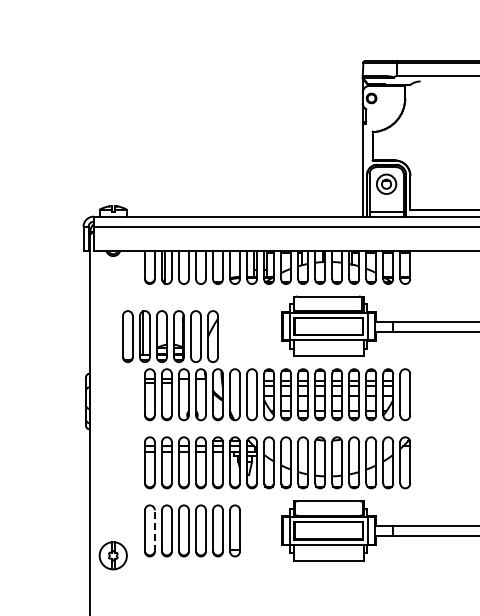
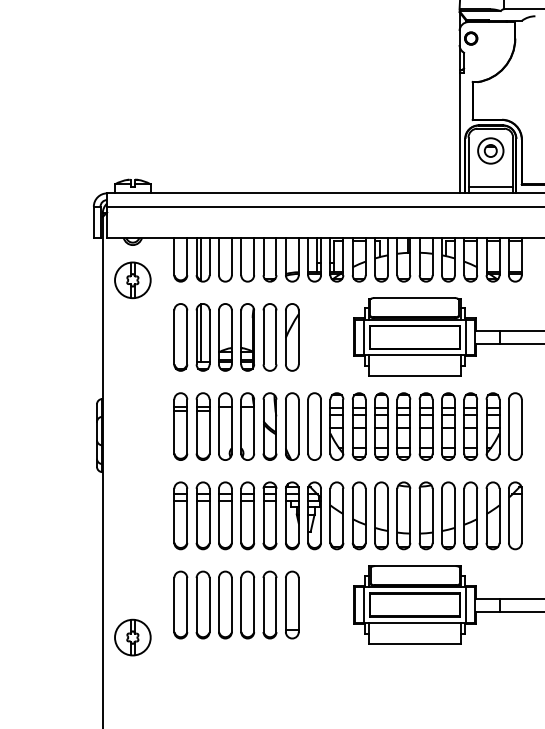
part: (112, 282) -> (131, 279), added
part: (170, 336) -> (236, 337), moved
line: (154, 530) -> (186, 604), dashed -> solid

